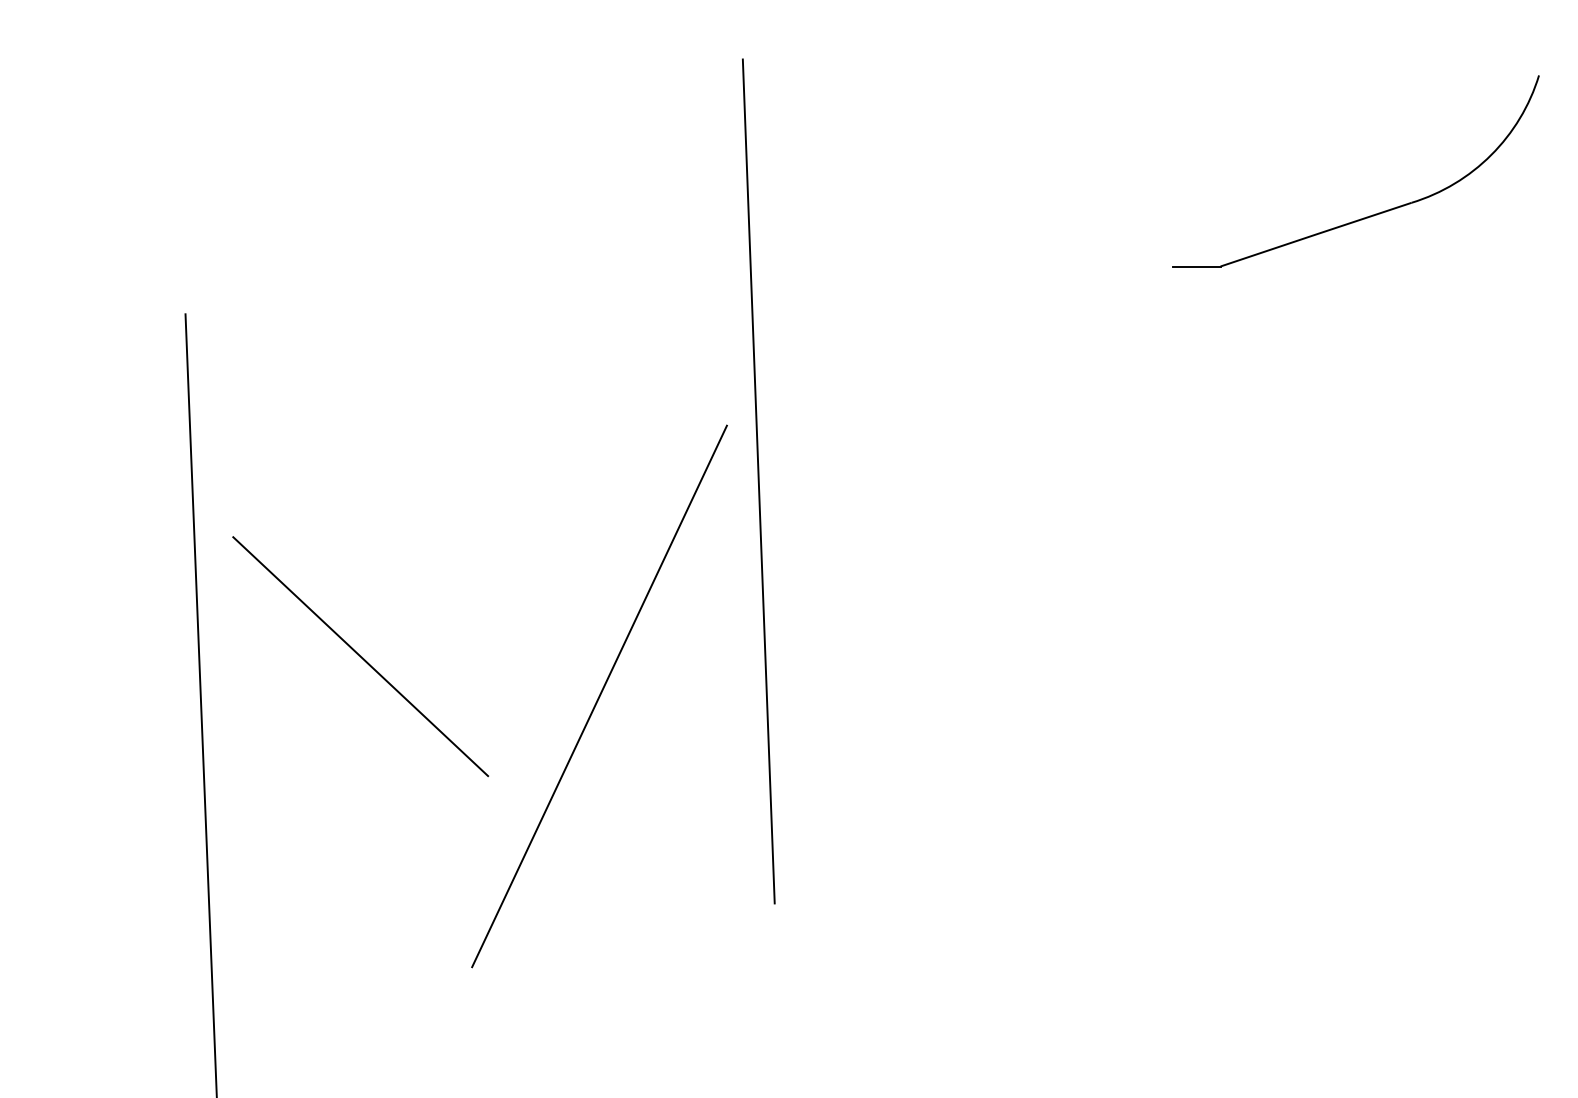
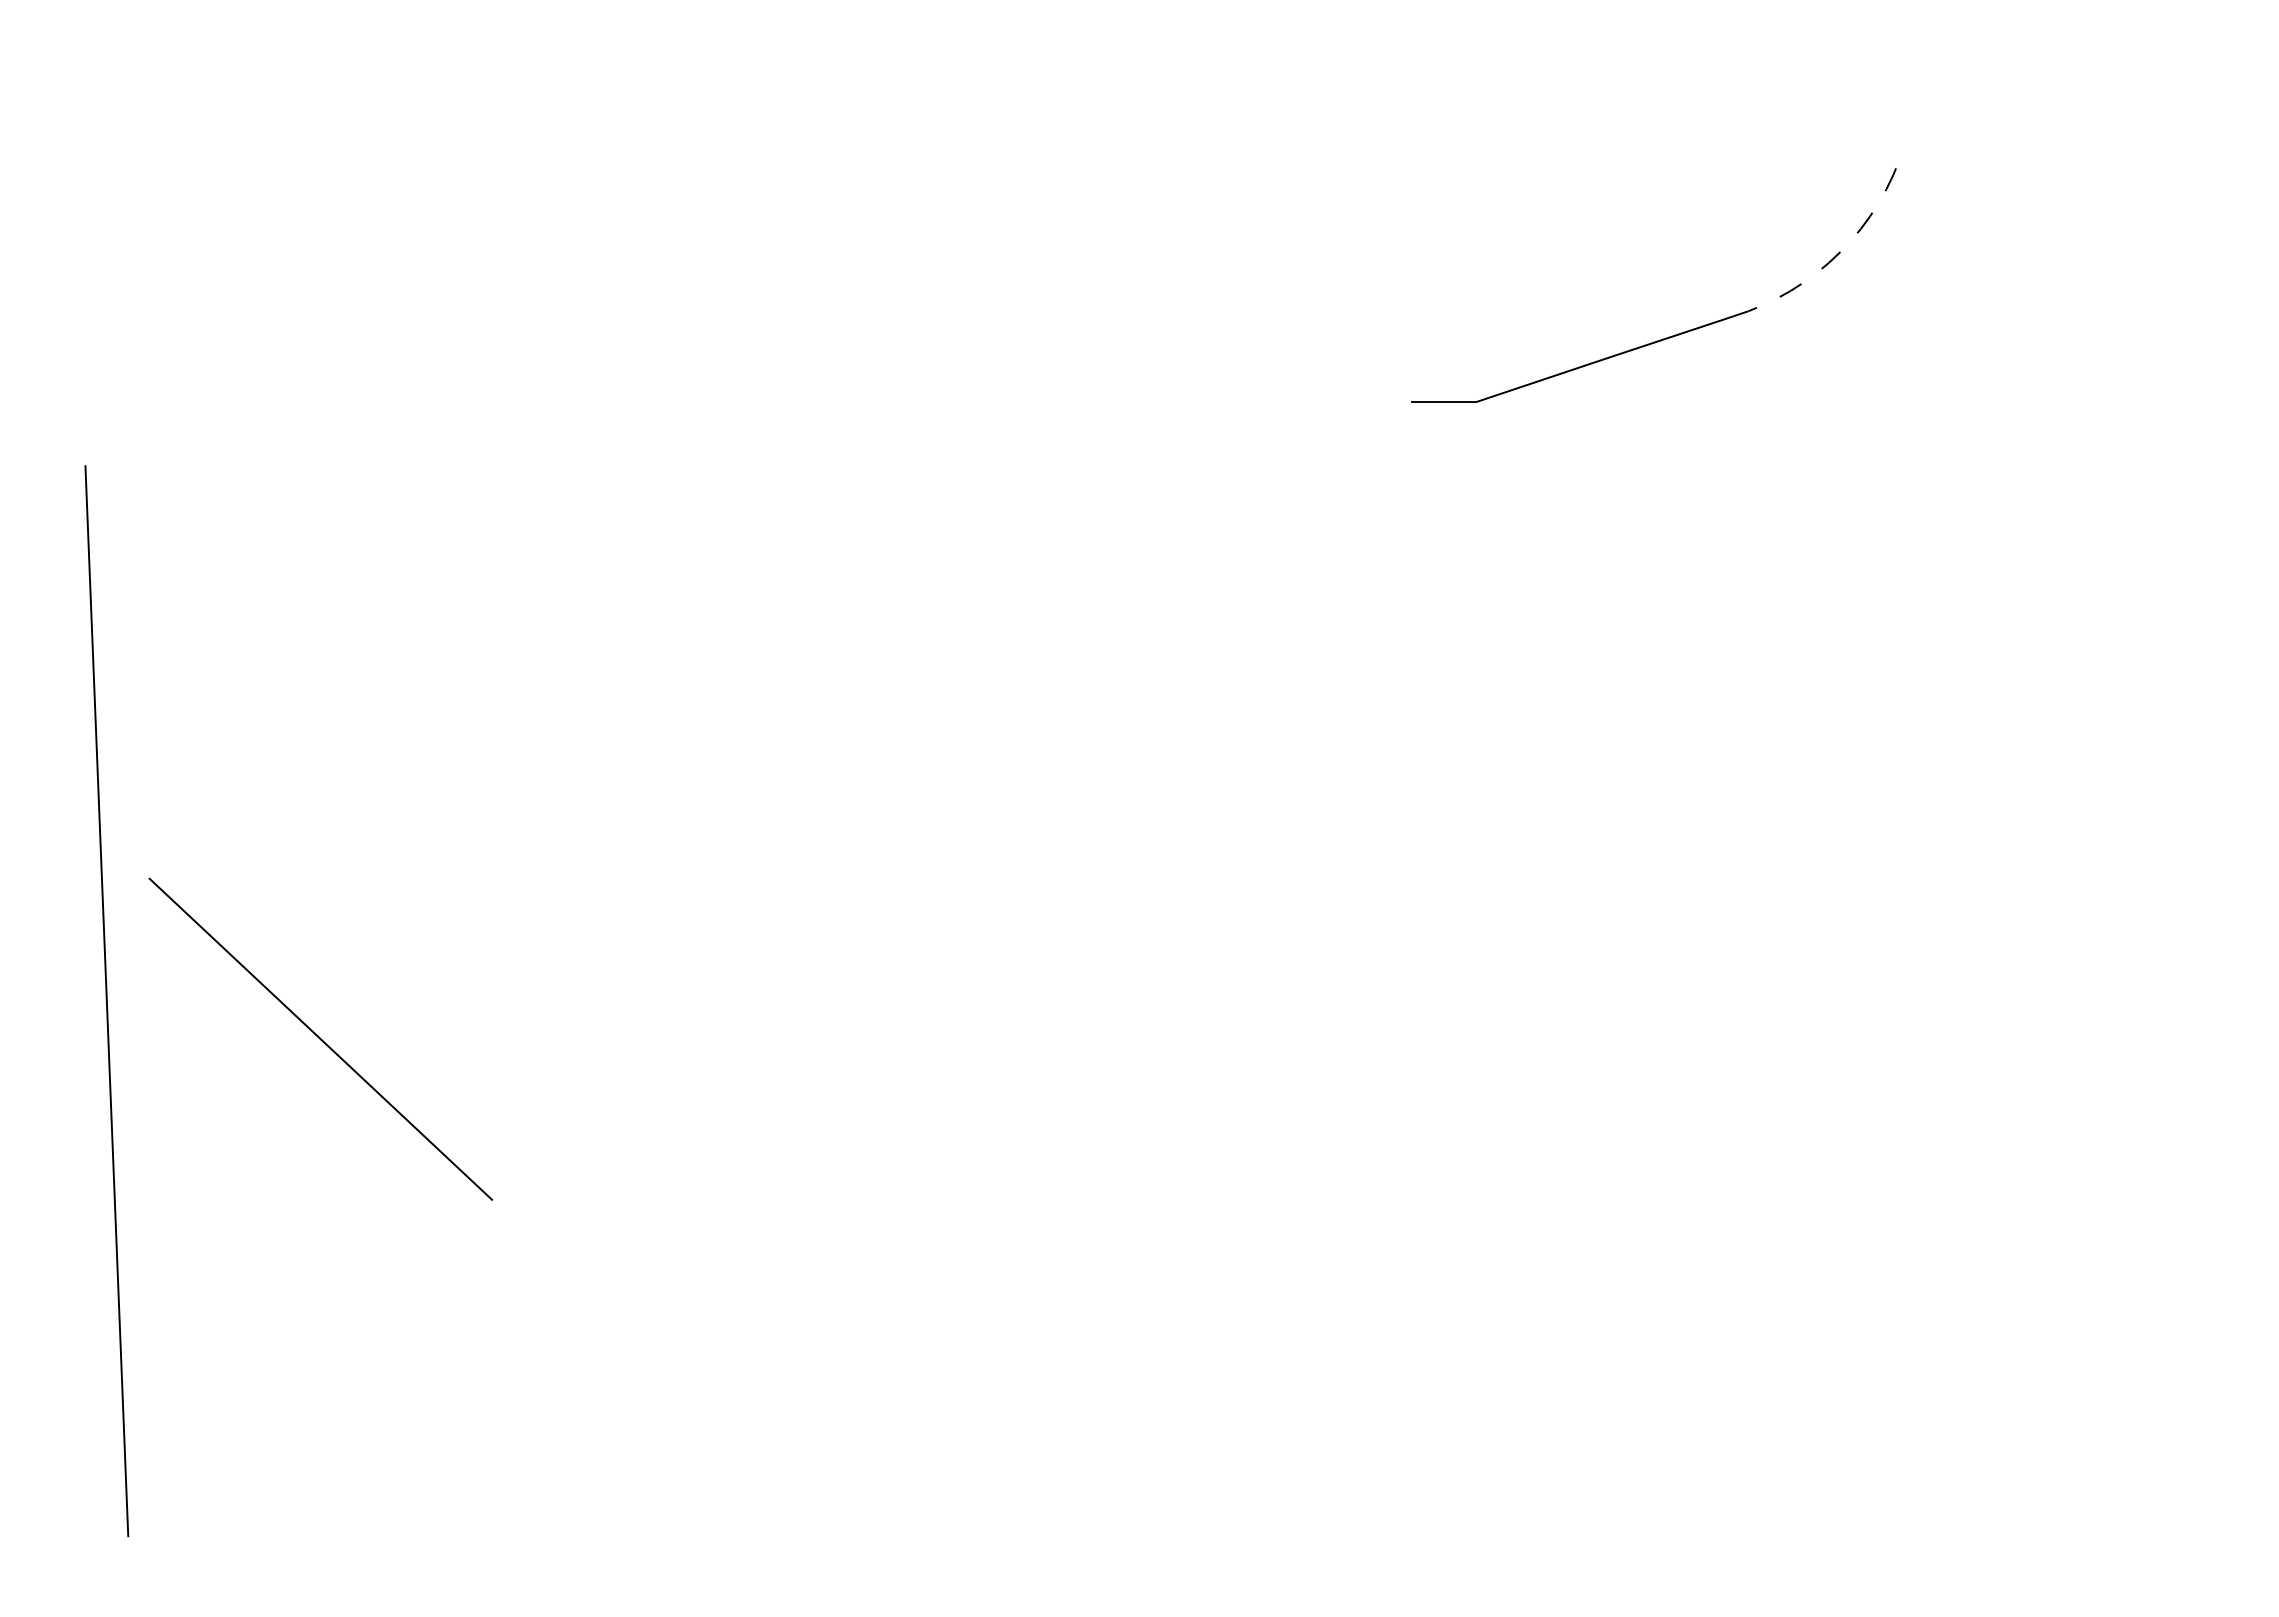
arc: (1491, 155) -> (1840, 252), solid -> dashed
line: (758, 481) -> (855, 690), removed
line: (360, 656) -> (320, 1038), moved
line: (599, 696) -> (641, 979), removed

